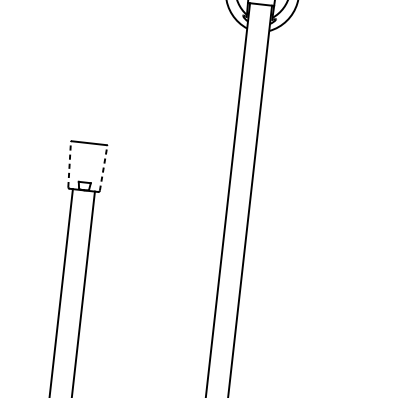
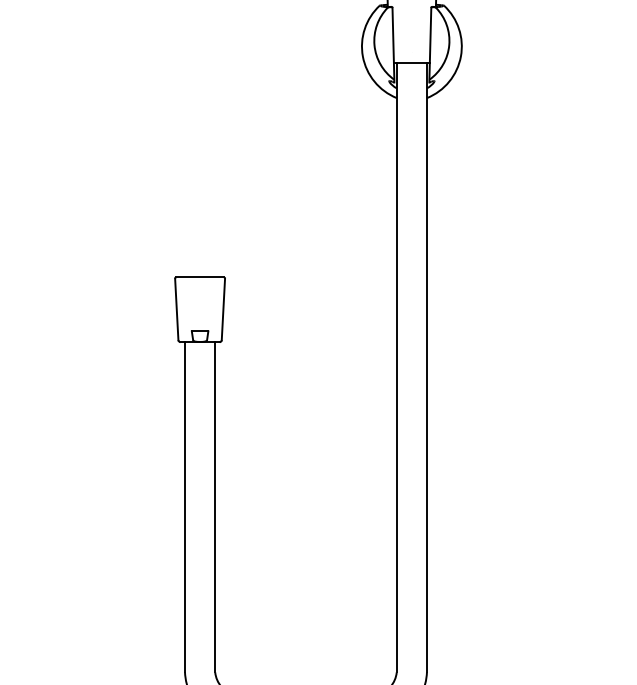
line: (69, 164) -> (176, 309), dashed -> solid
line: (103, 168) -> (223, 309), dashed -> solid

